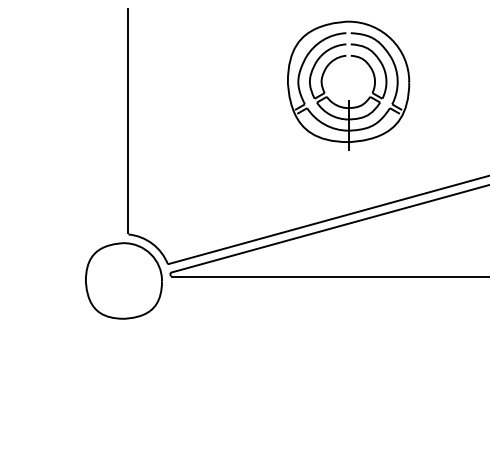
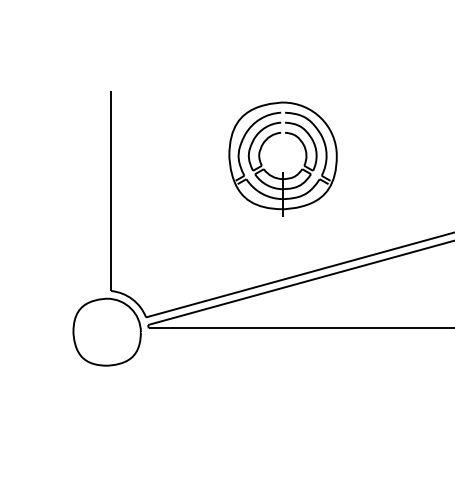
part: (347, 84) -> (282, 158), moved

